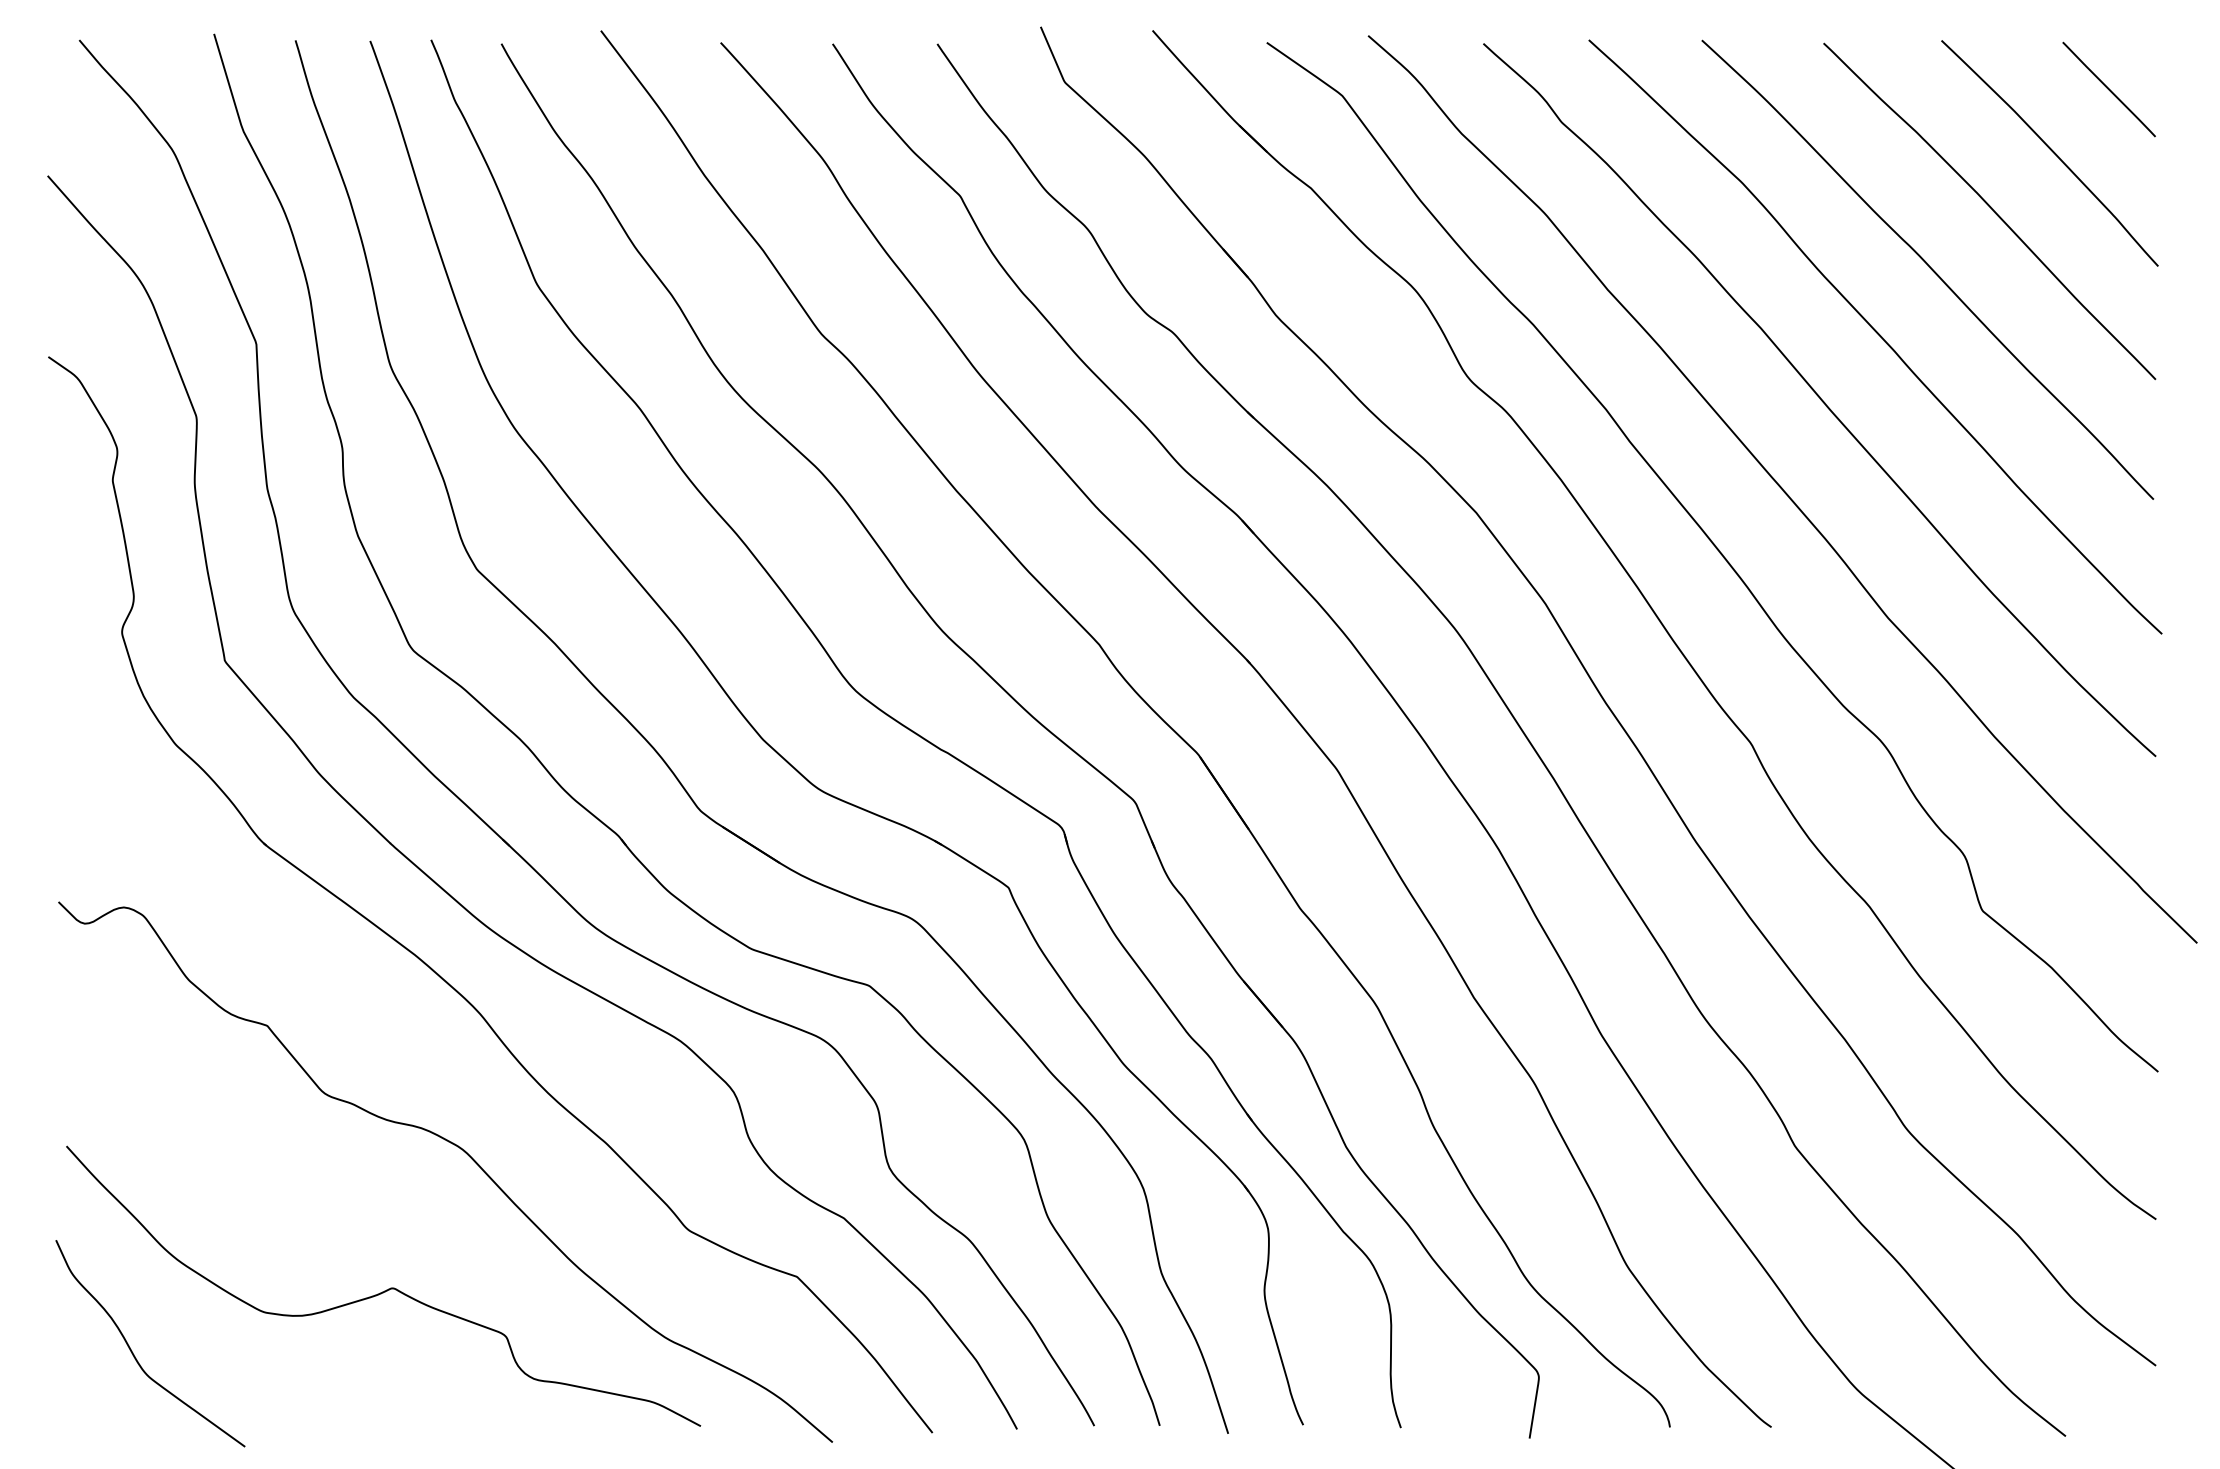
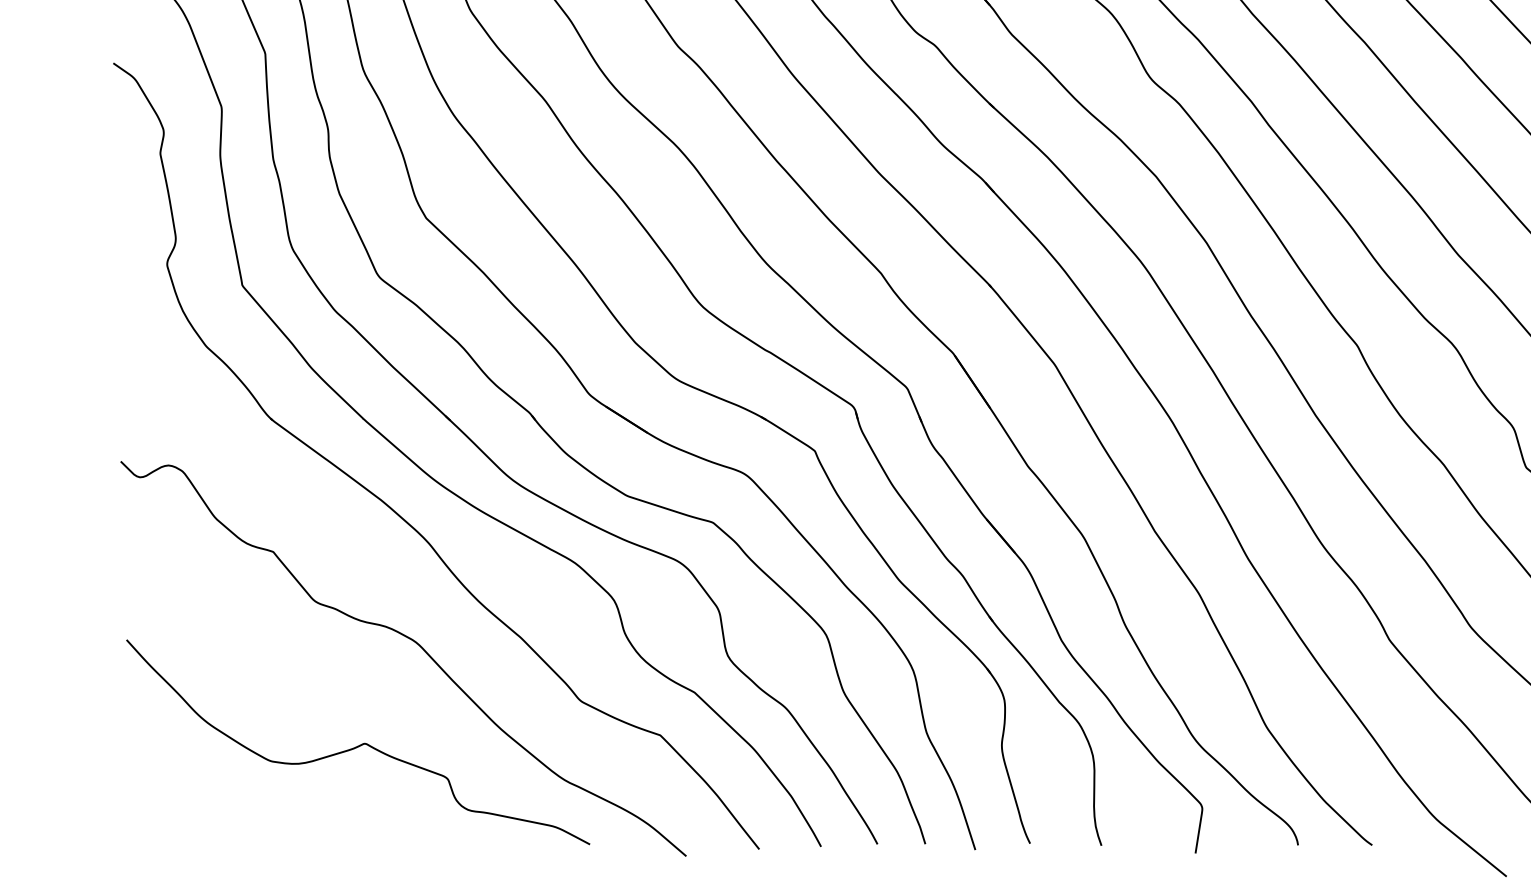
curve: (133, 1352) -> (175, 790), removed

